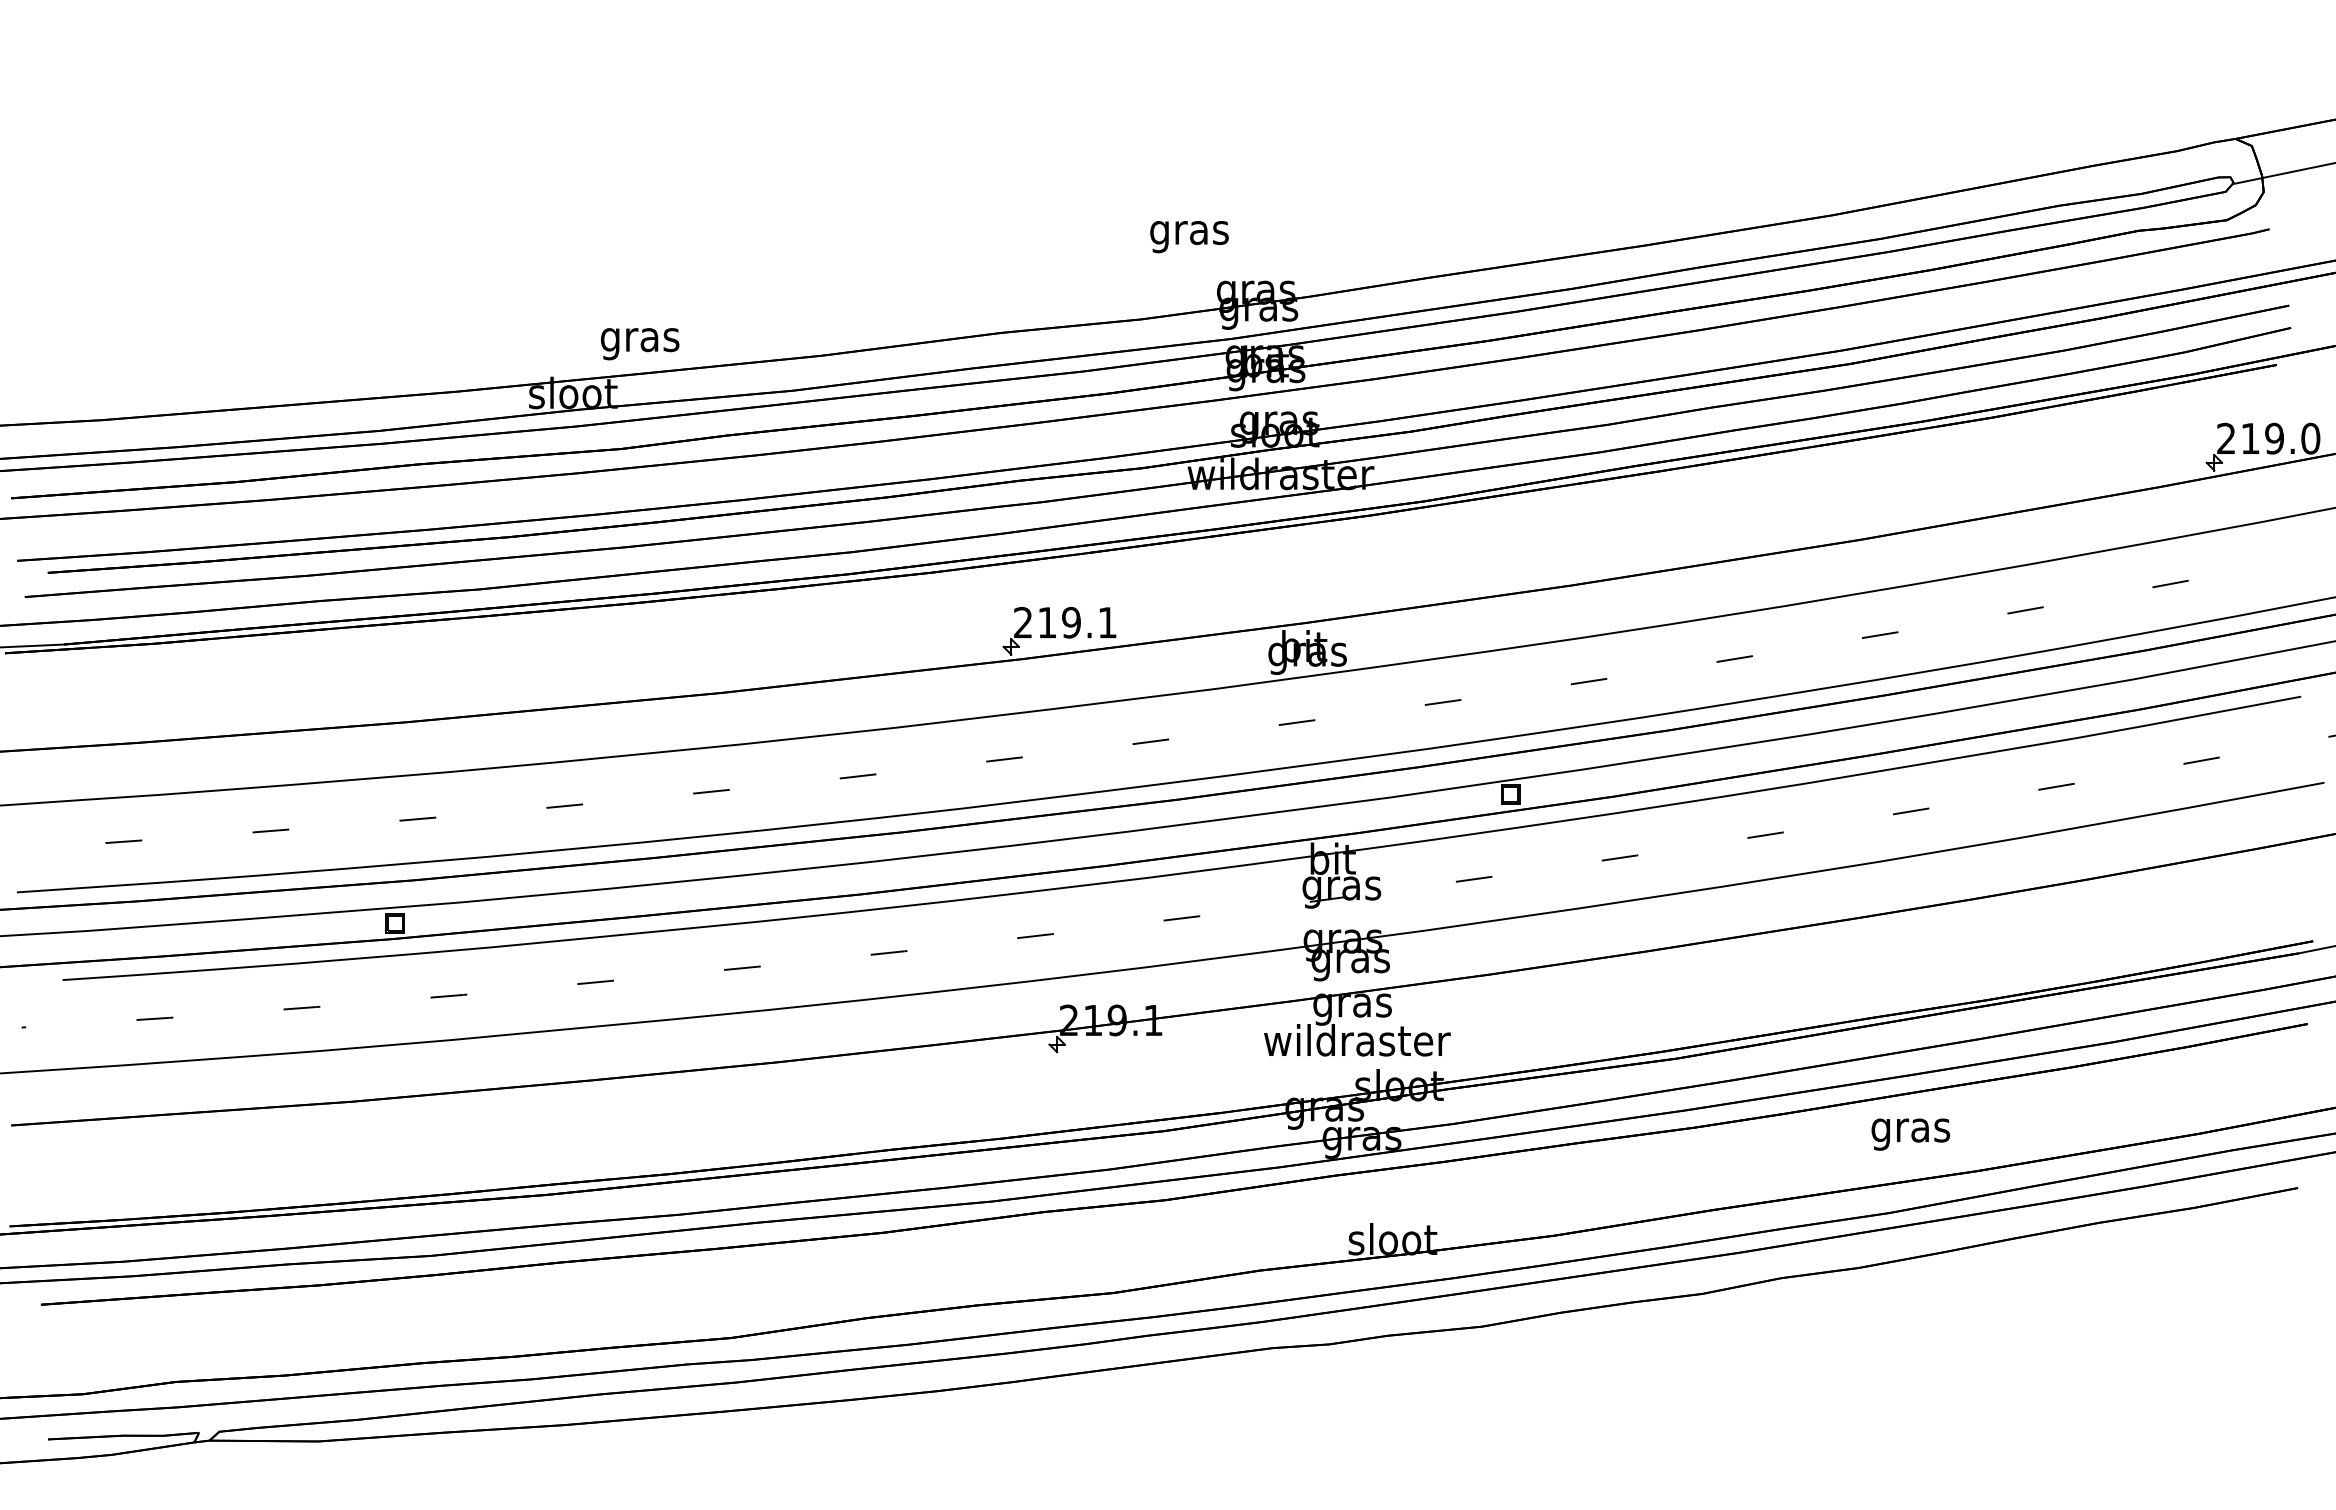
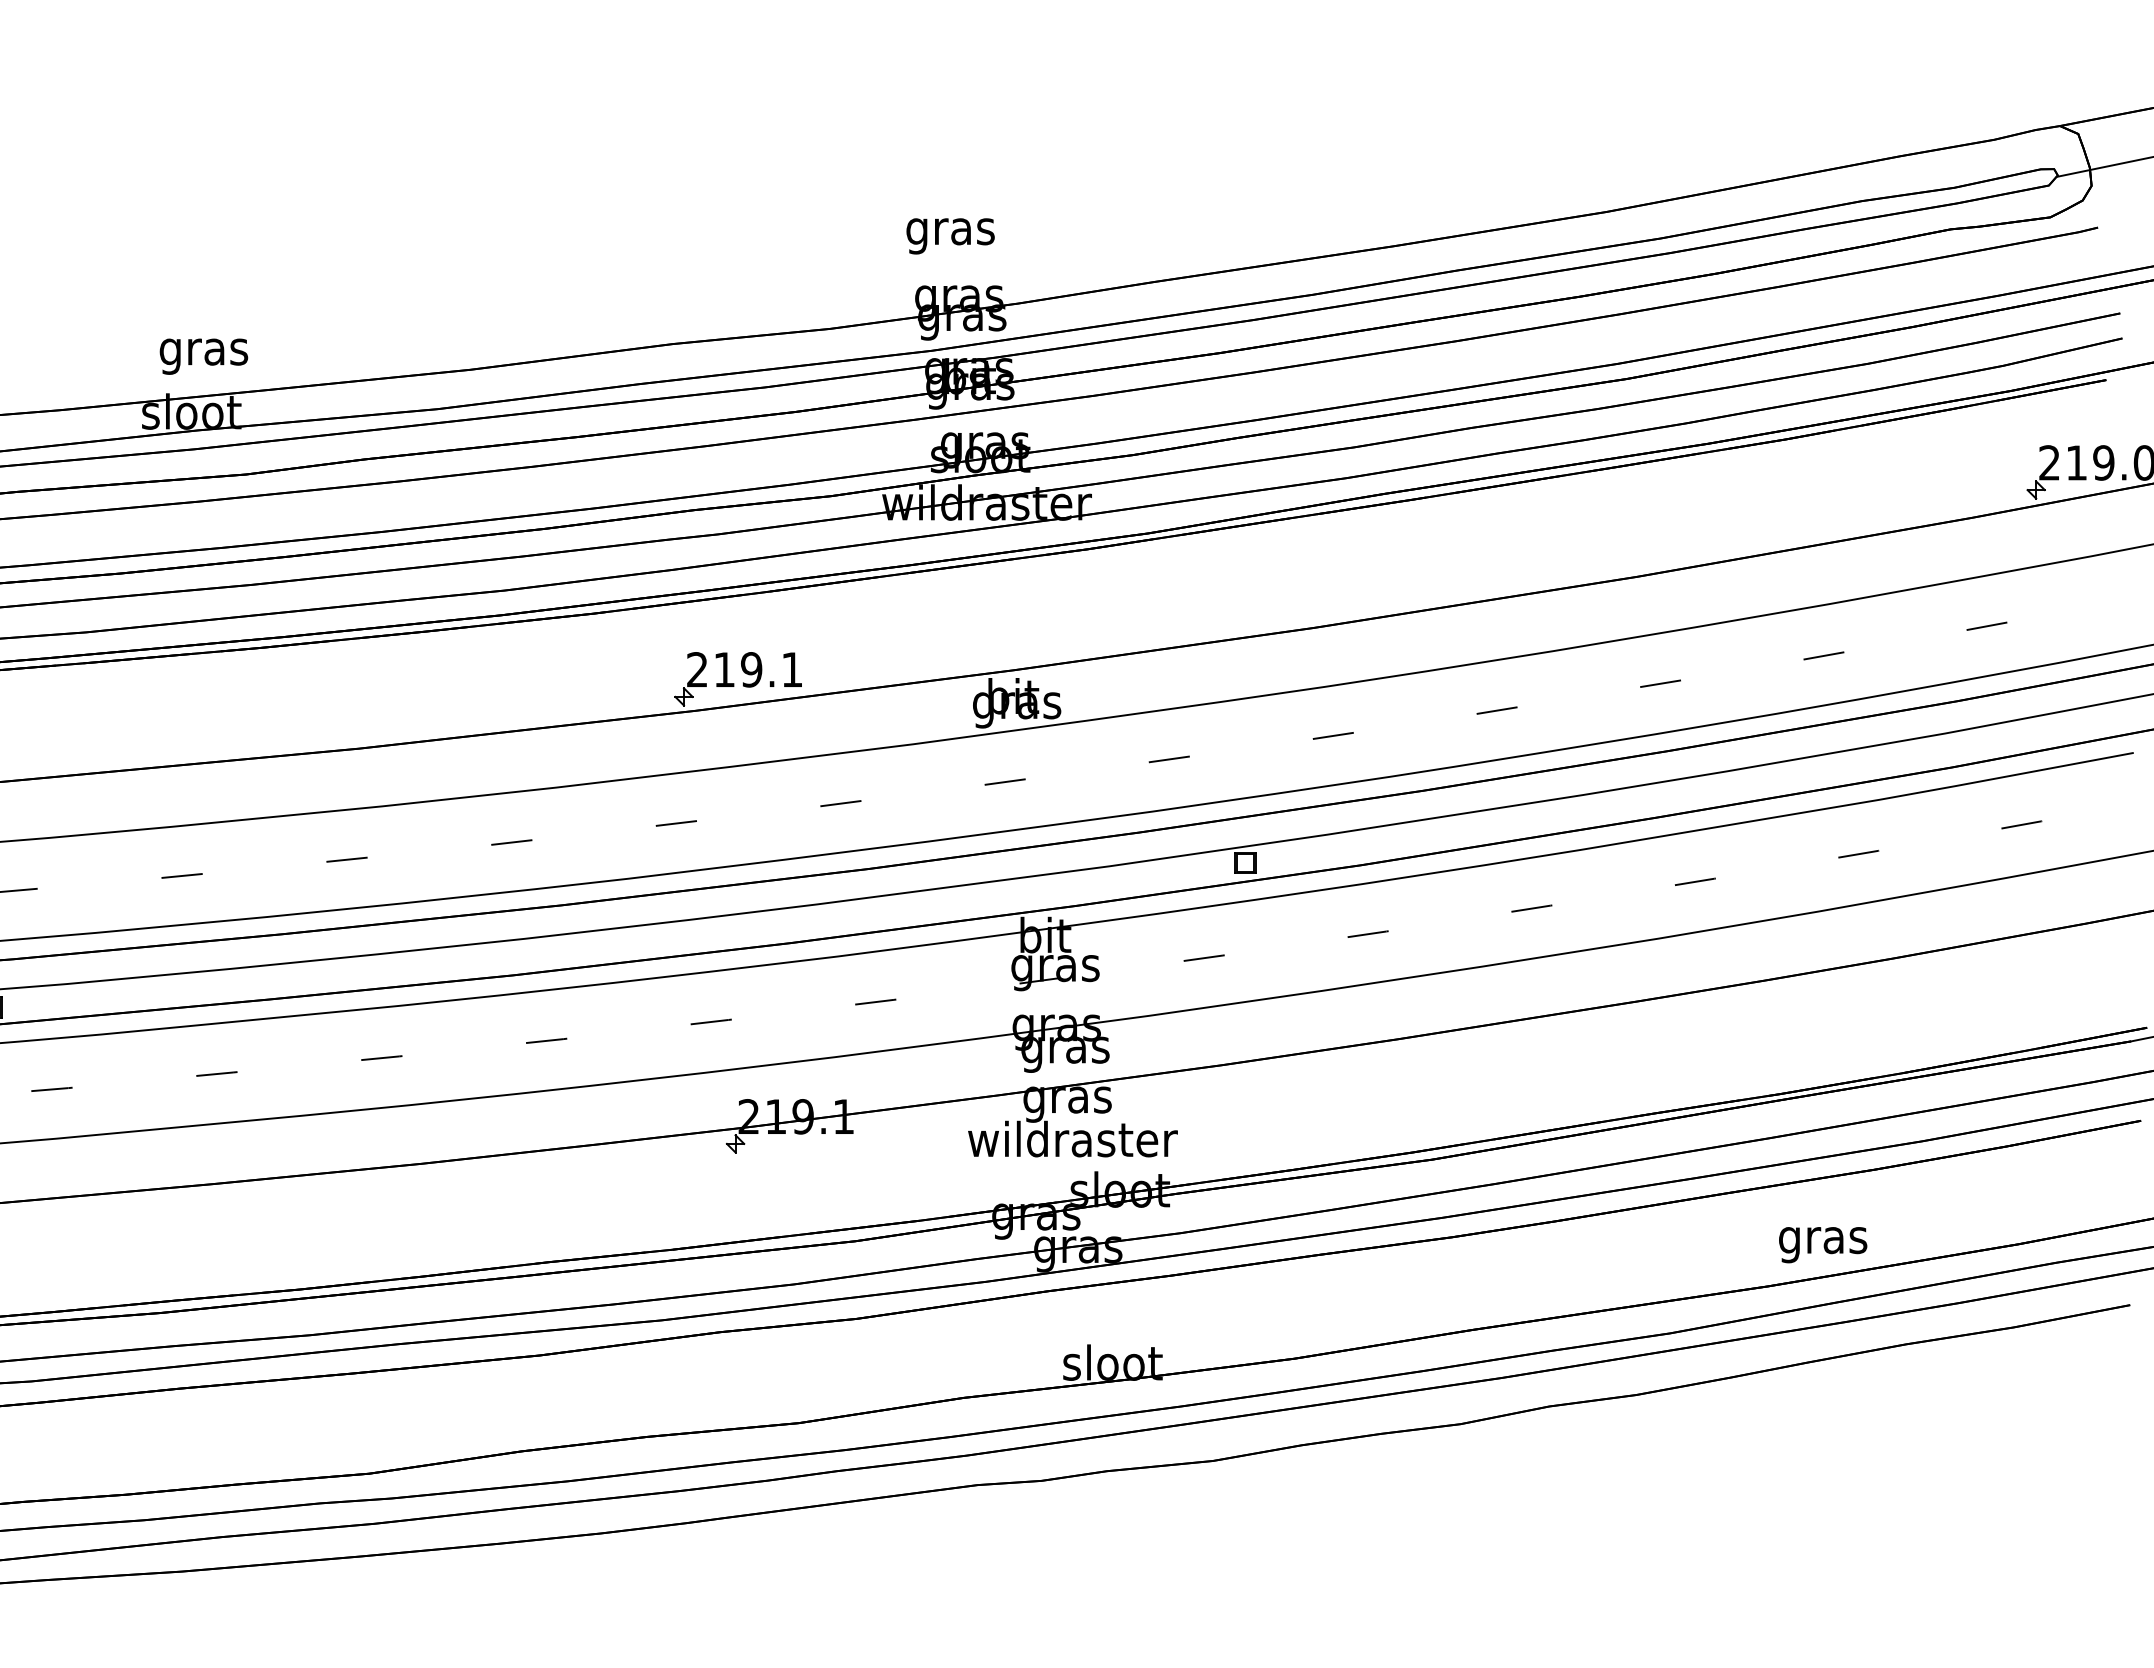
text: (1189, 237) -> (950, 236), moved
text: (639, 344) -> (203, 357), moved
text: (1910, 1134) -> (1822, 1244), moved

